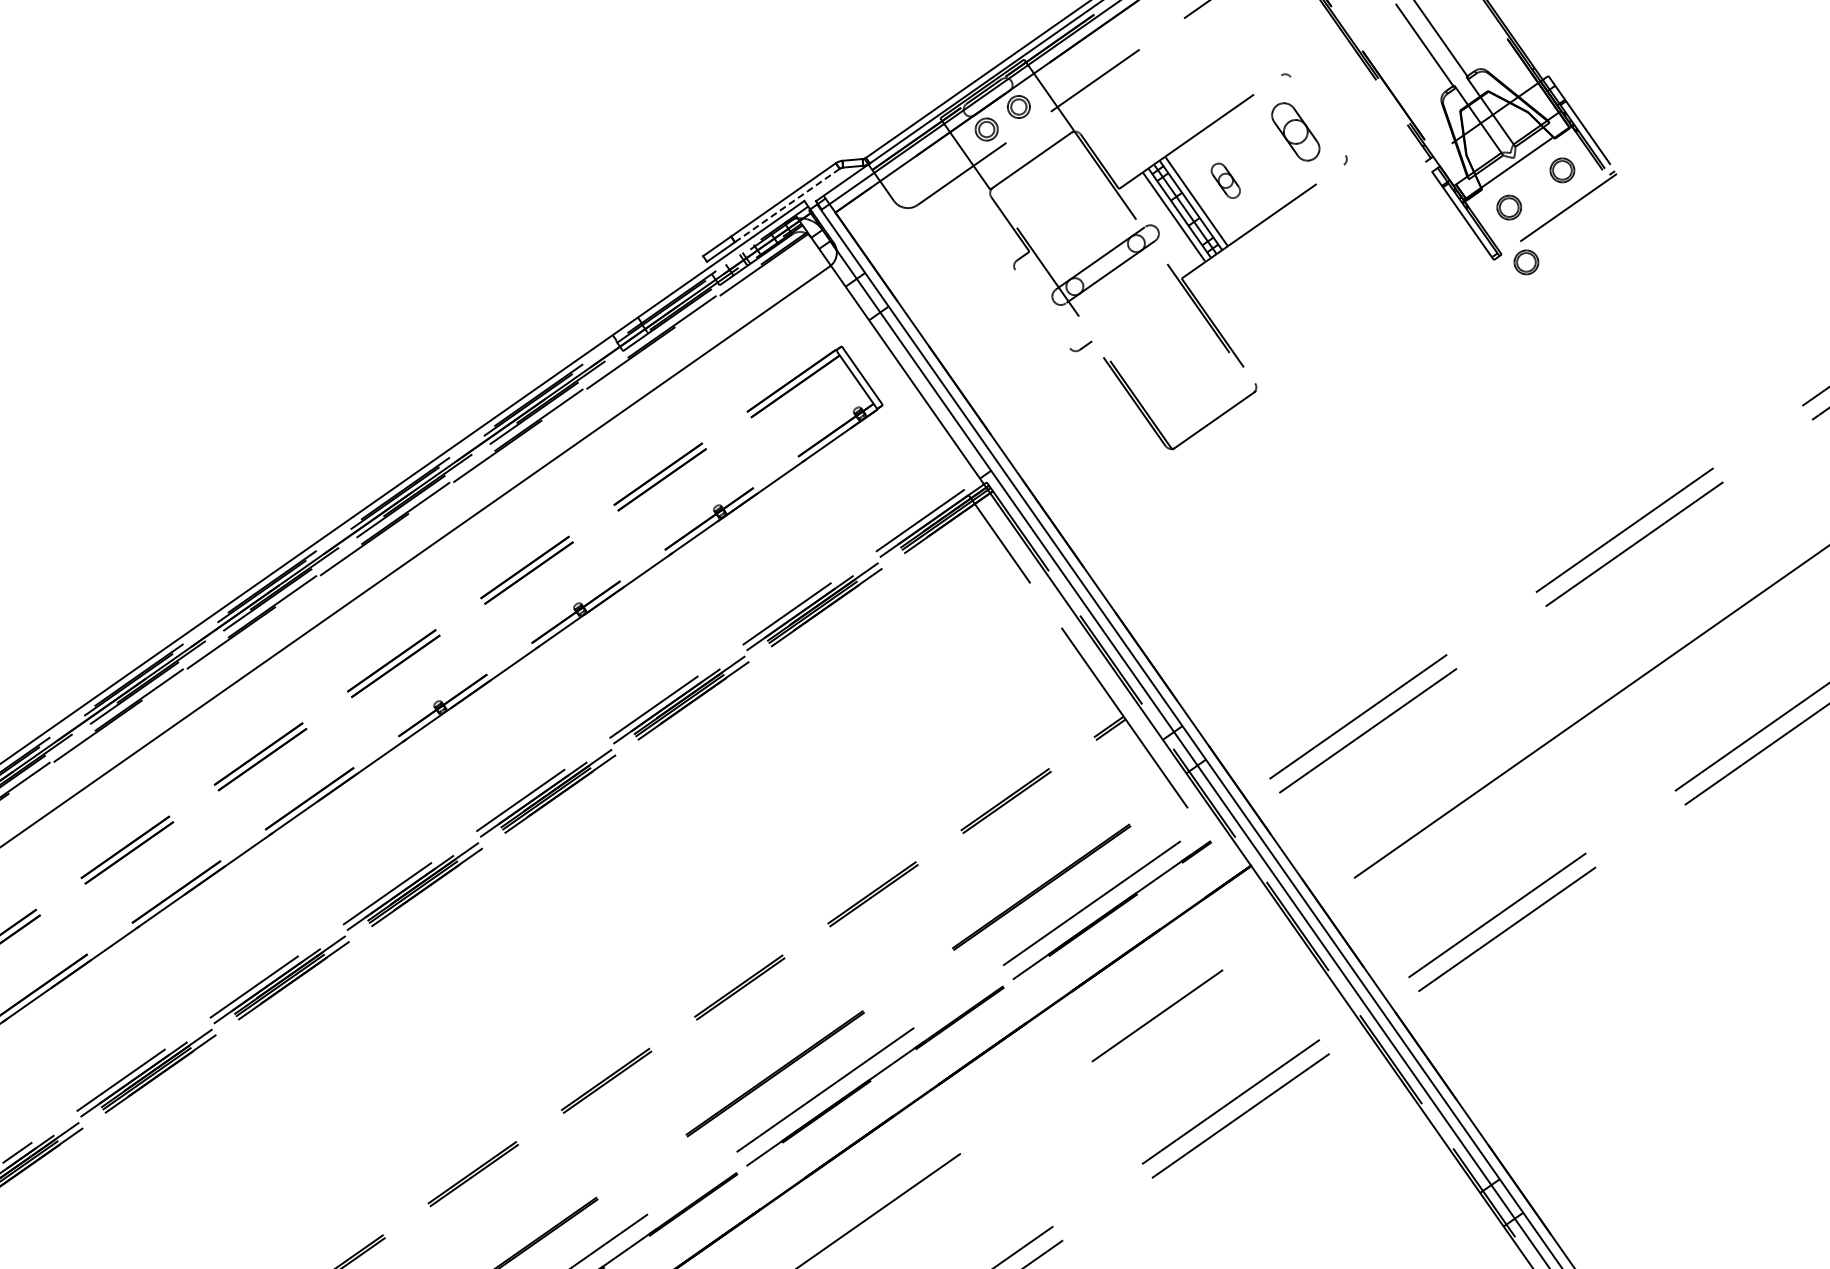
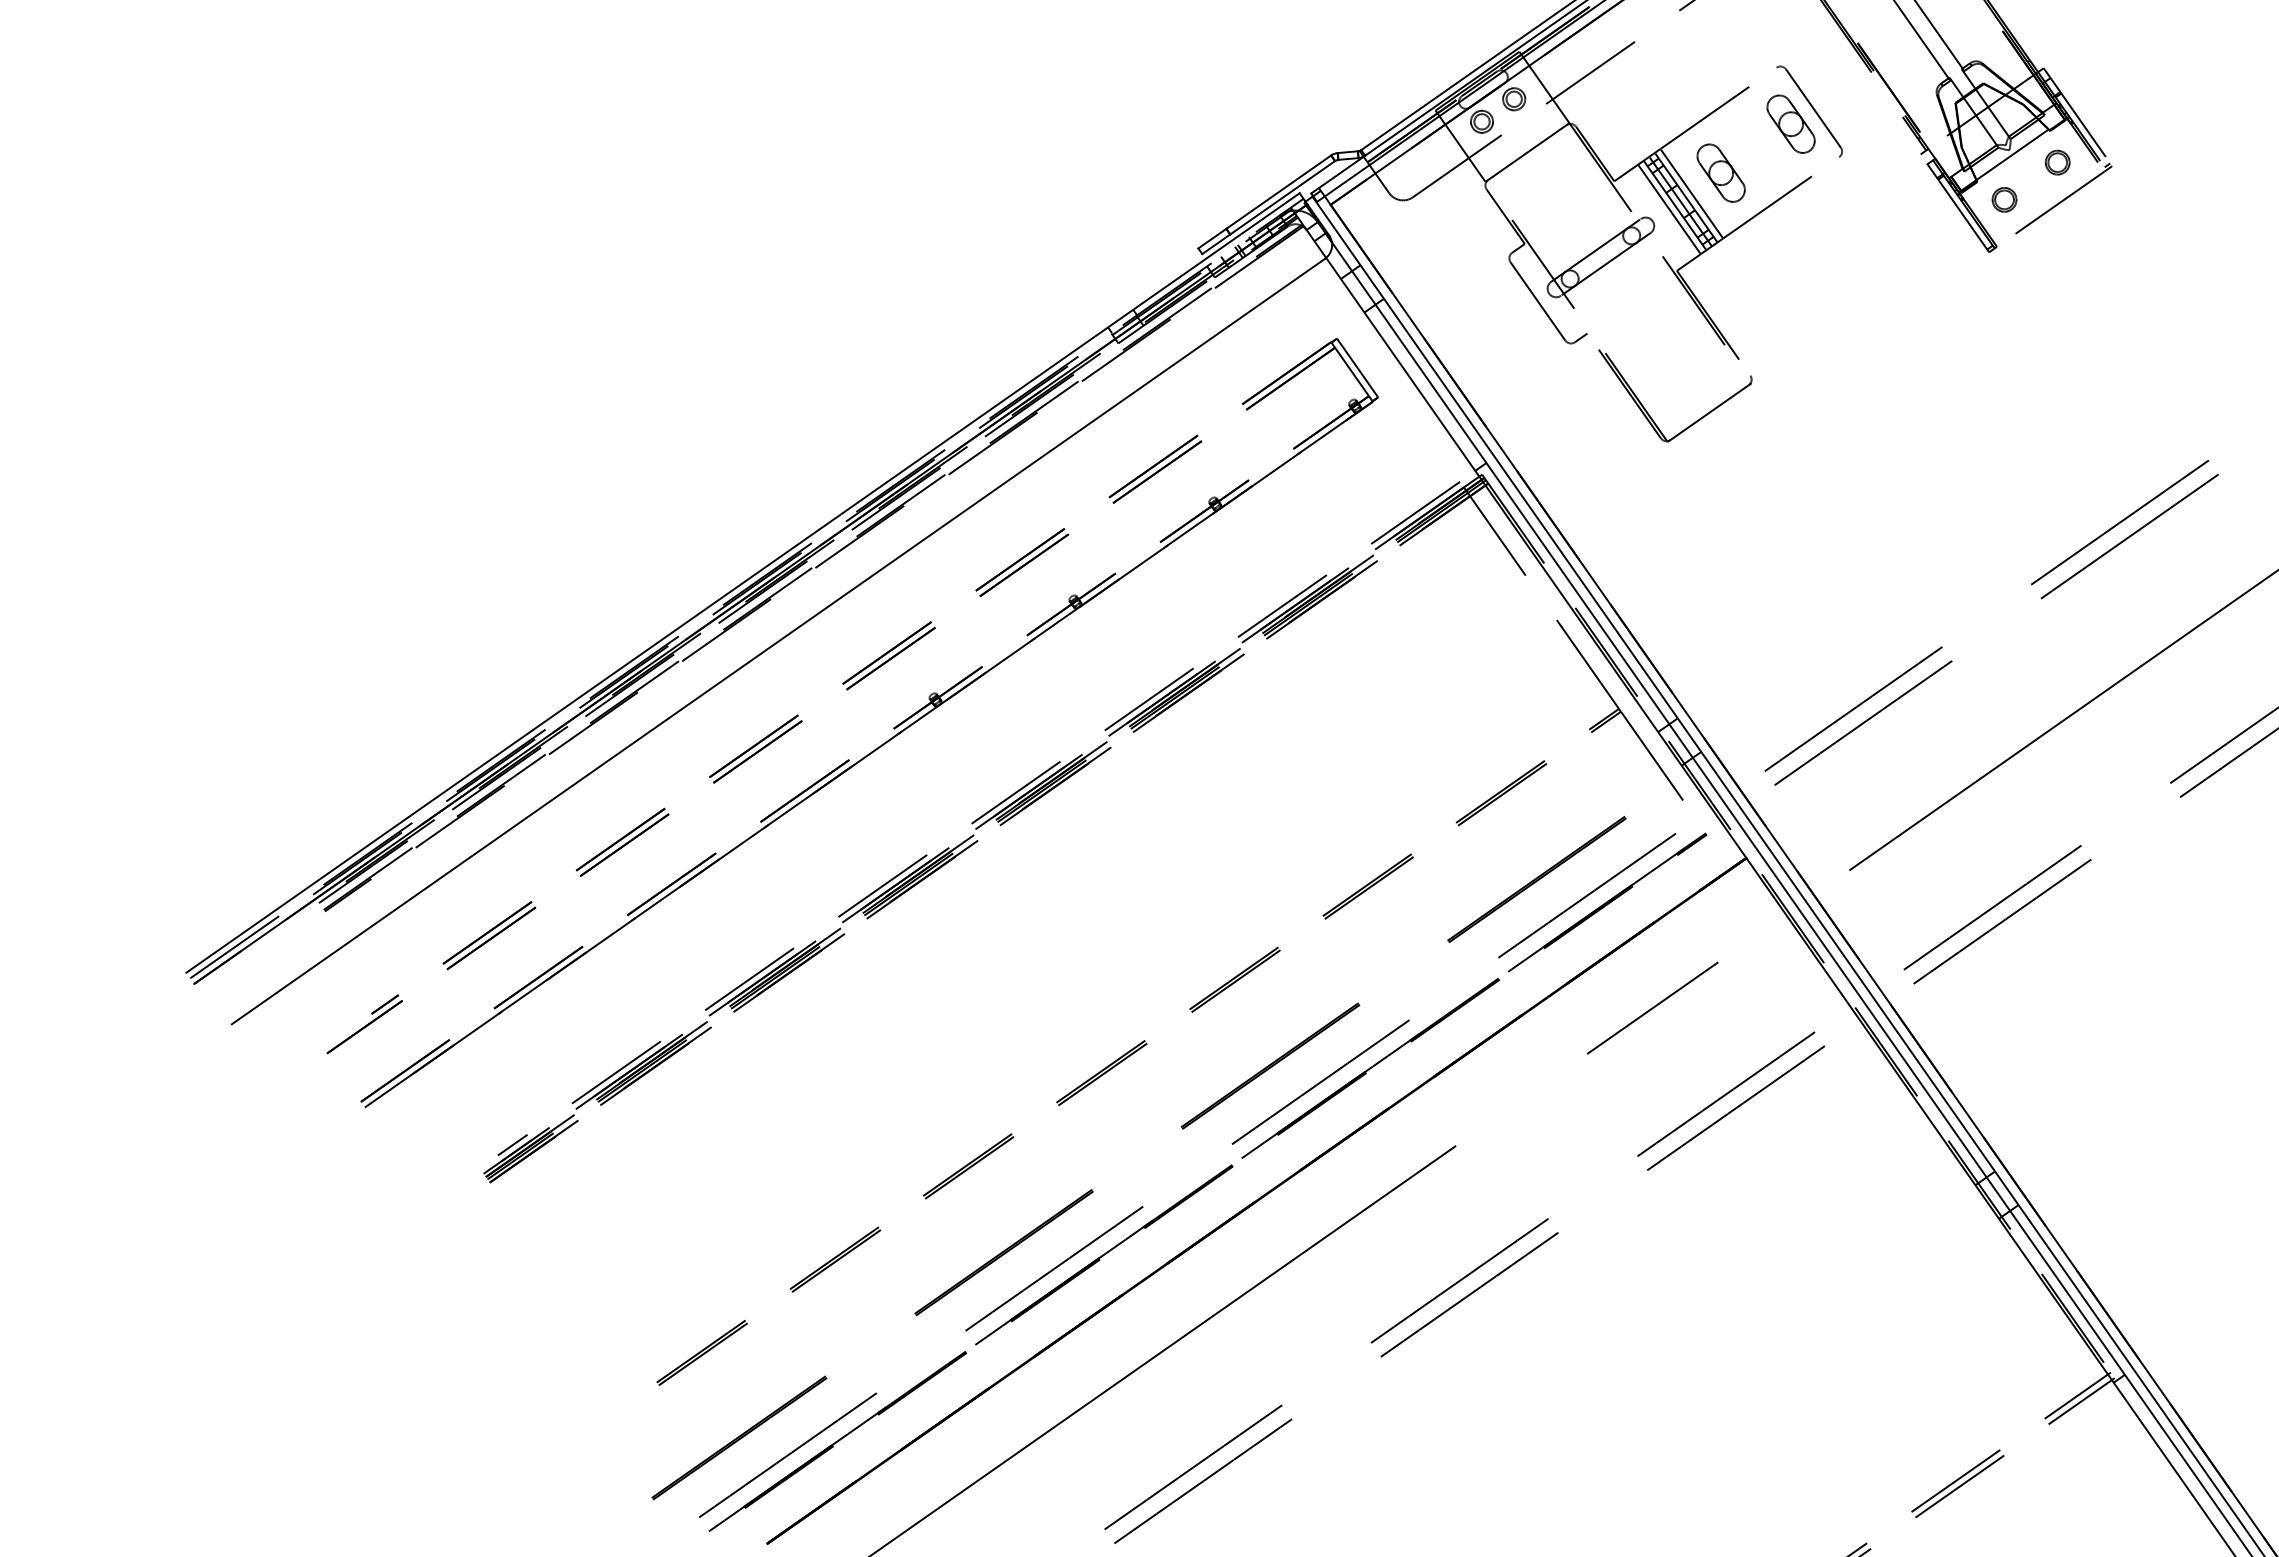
line: (1318, 116) -> (1813, 108), added
part: (1225, 180) -> (1720, 172), size x1.67
line: (787, 205) -> (1282, 197), dashed -> solid
part: (1526, 262) -> (2021, 254), removed
line: (1042, 309) -> (1537, 301), added

